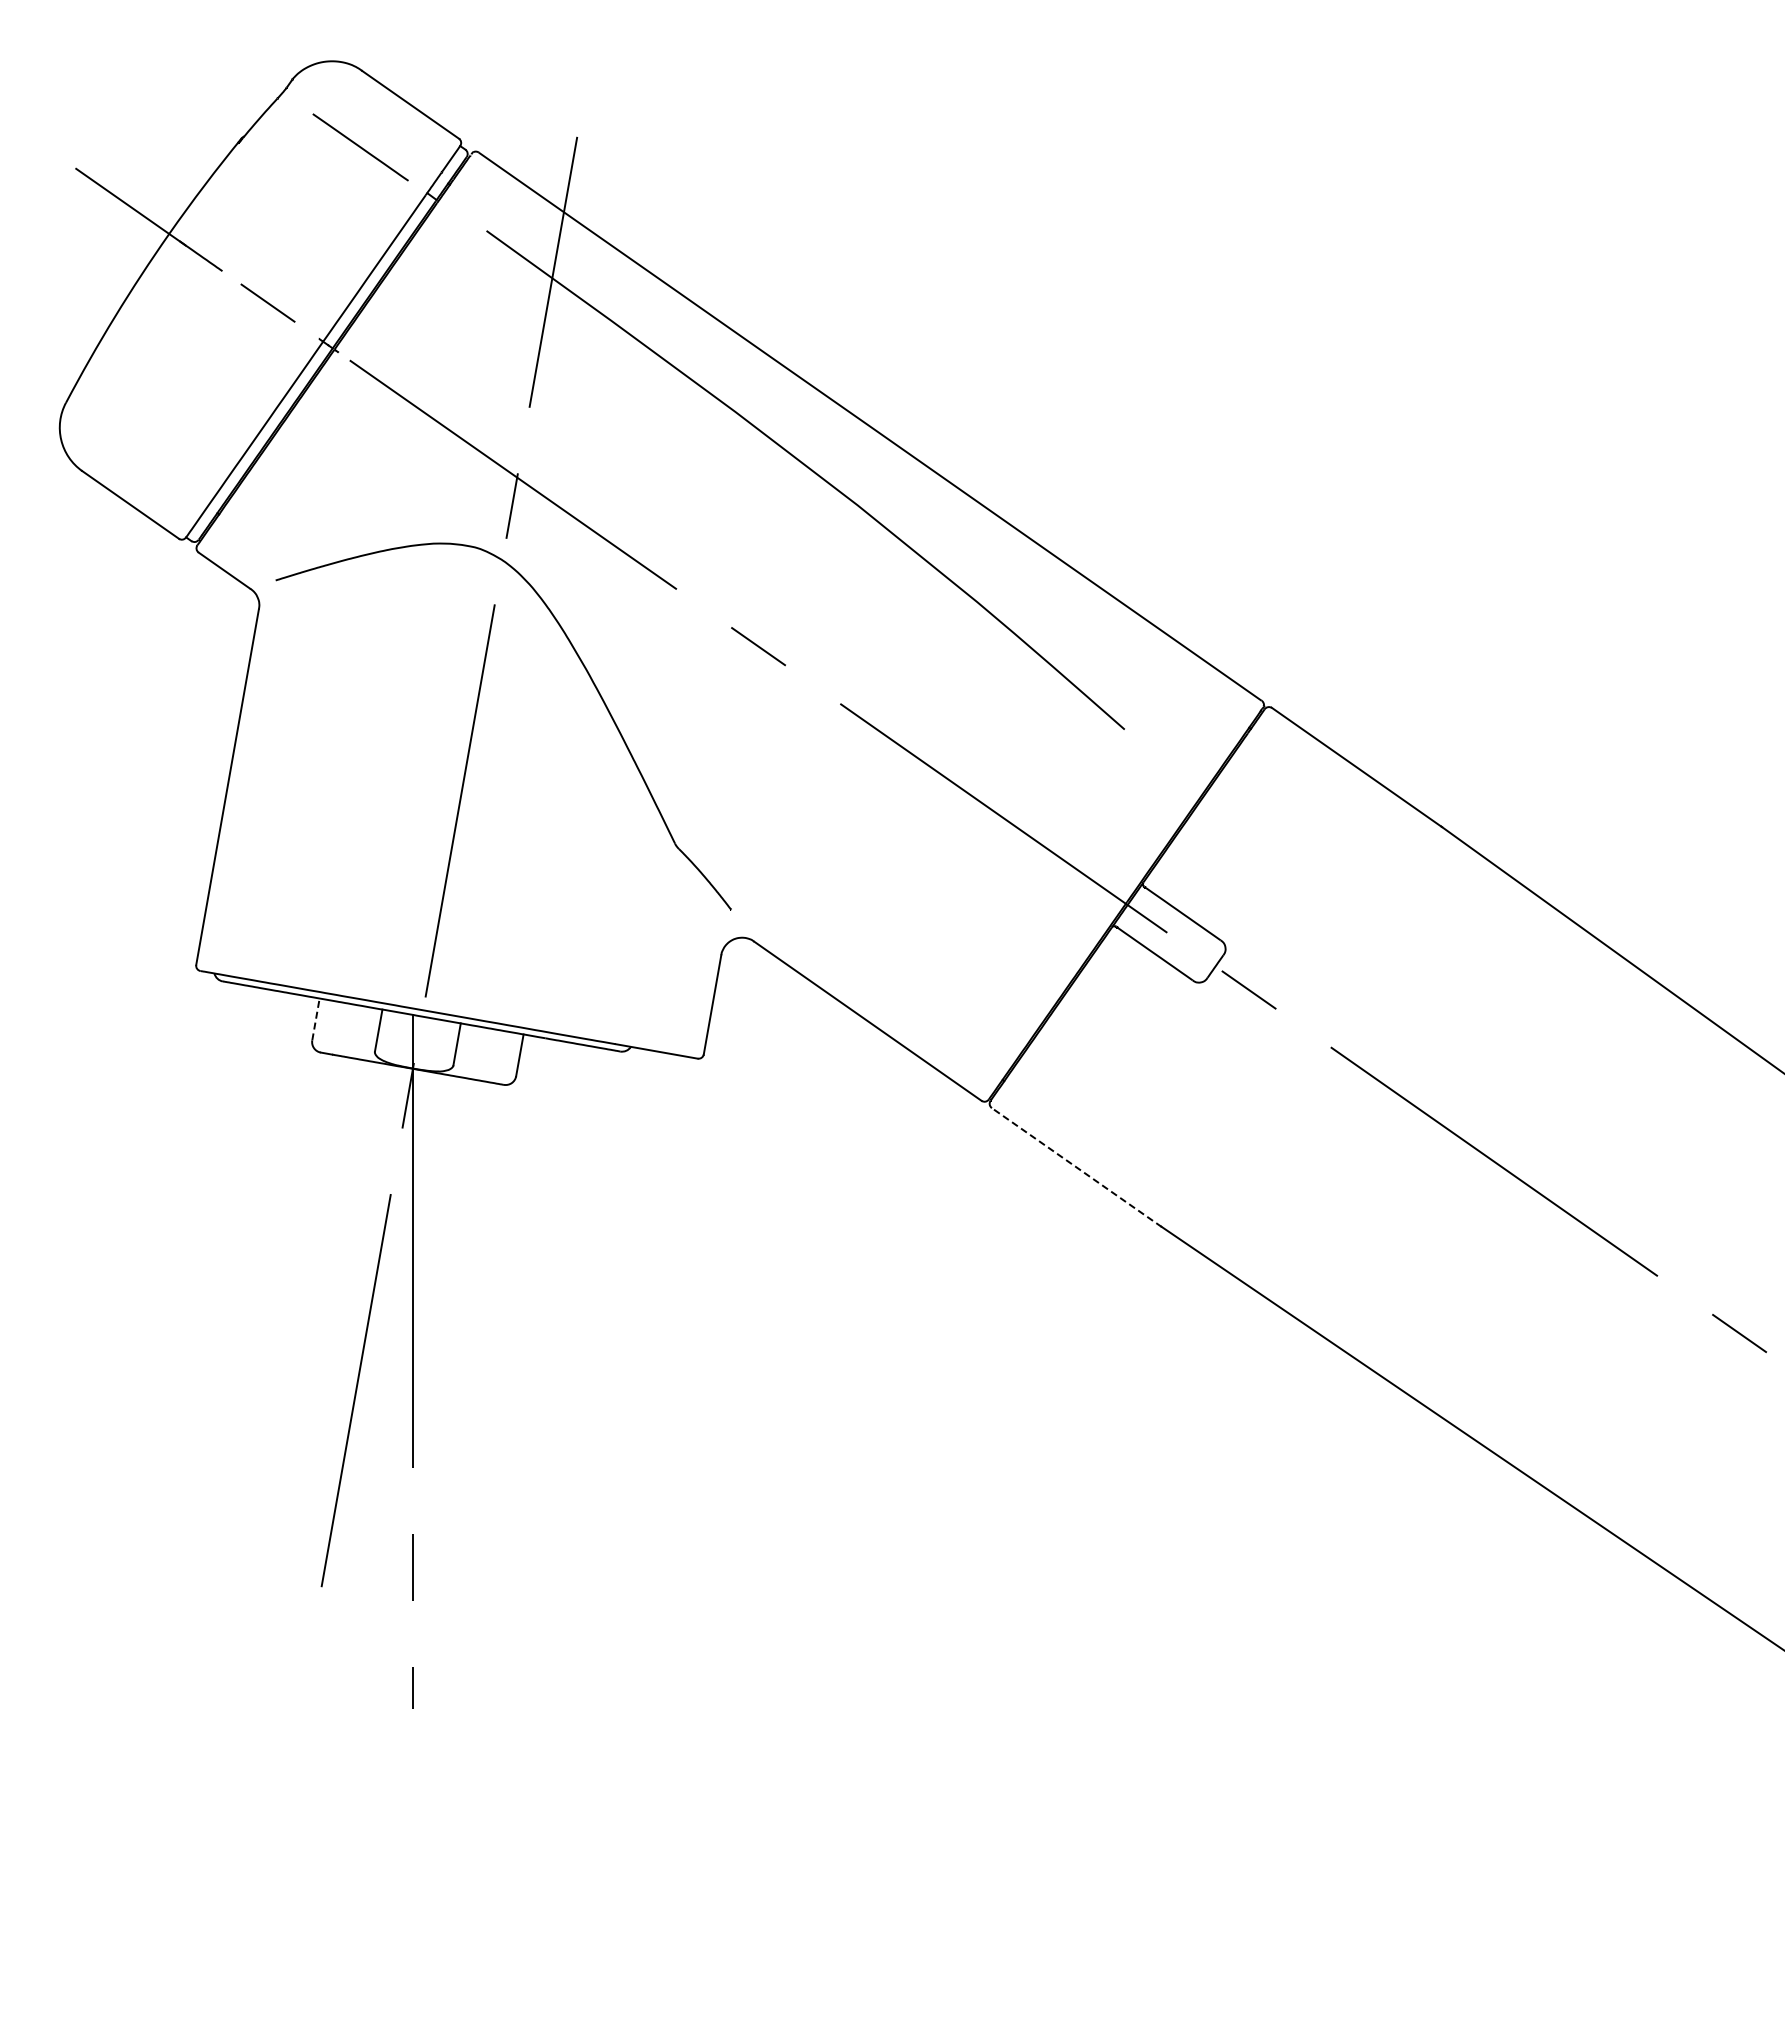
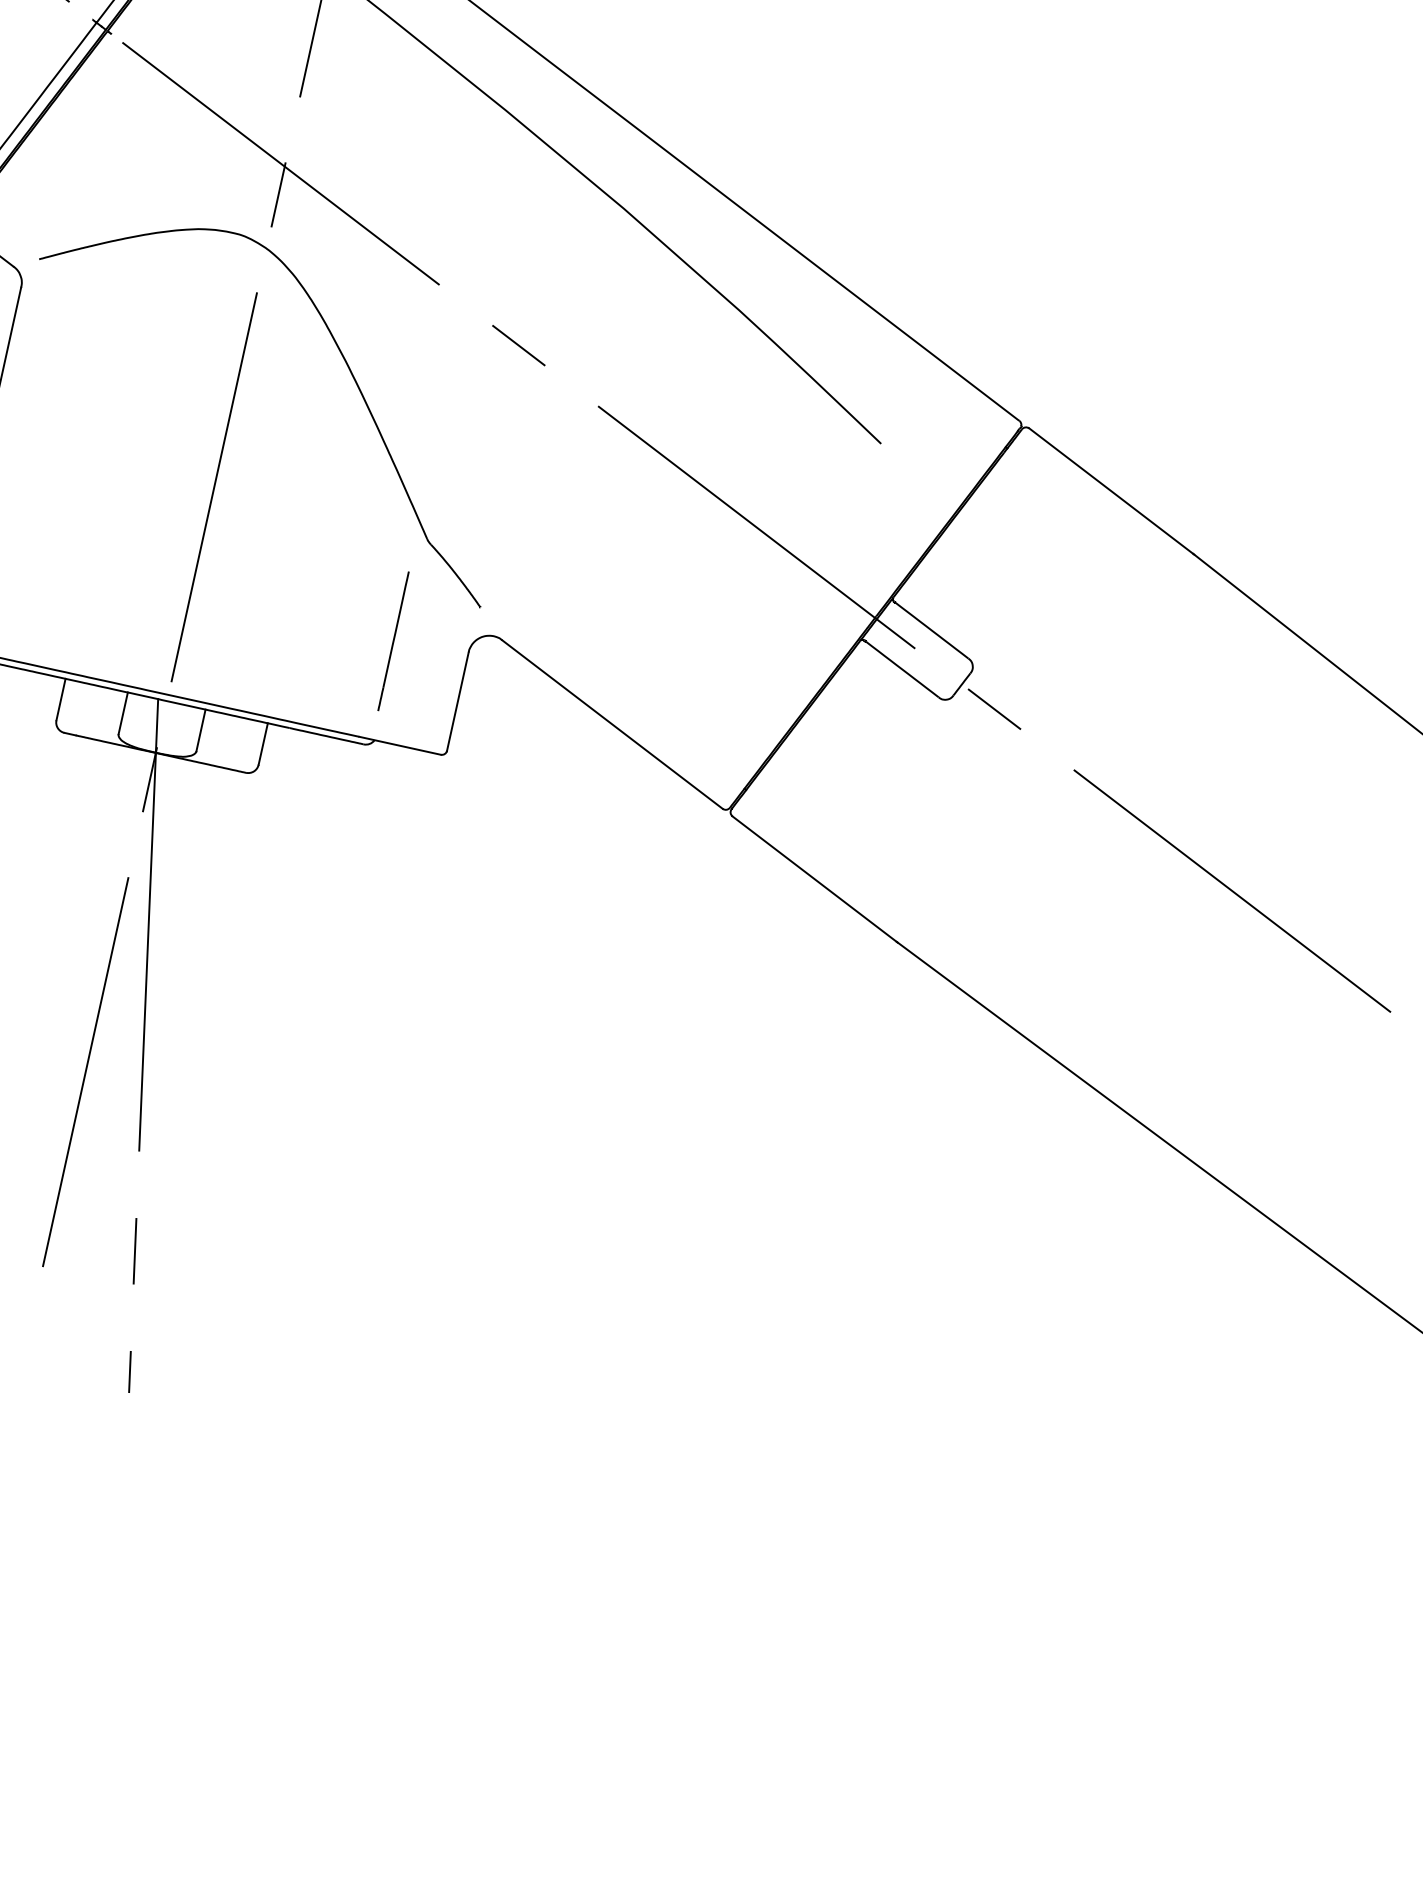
line: (645, 946) -> (393, 640), added
line: (316, 1018) -> (61, 698), dashed -> solid
line: (1076, 1167) -> (814, 879), dashed -> solid

